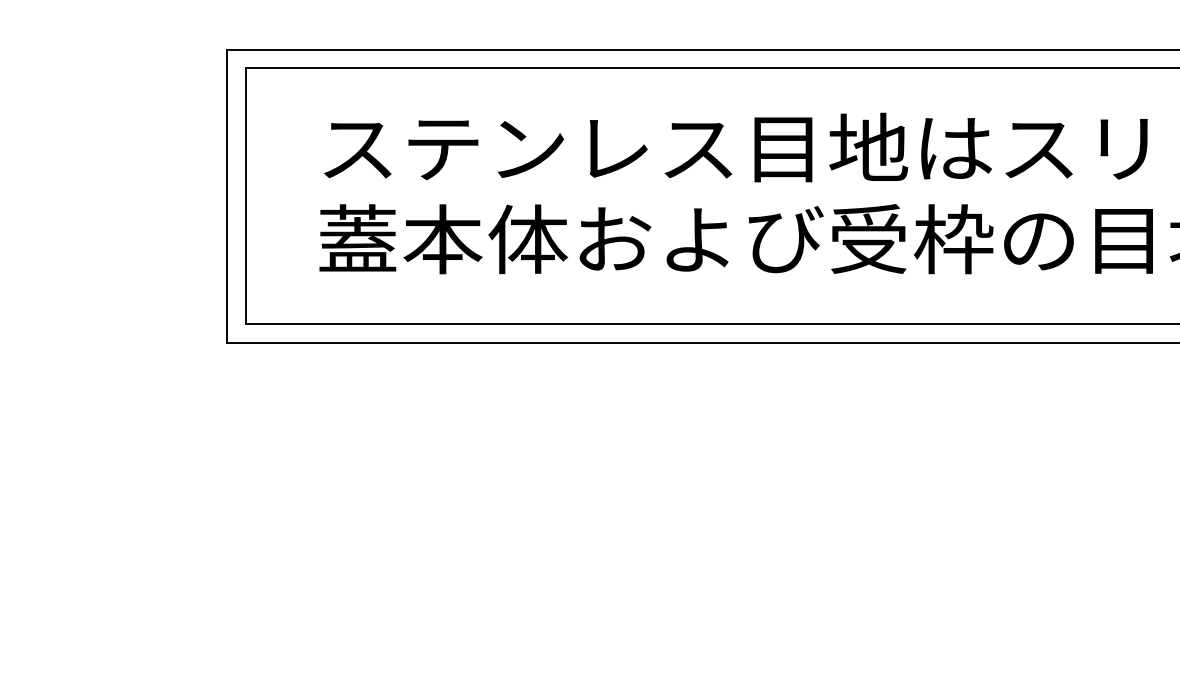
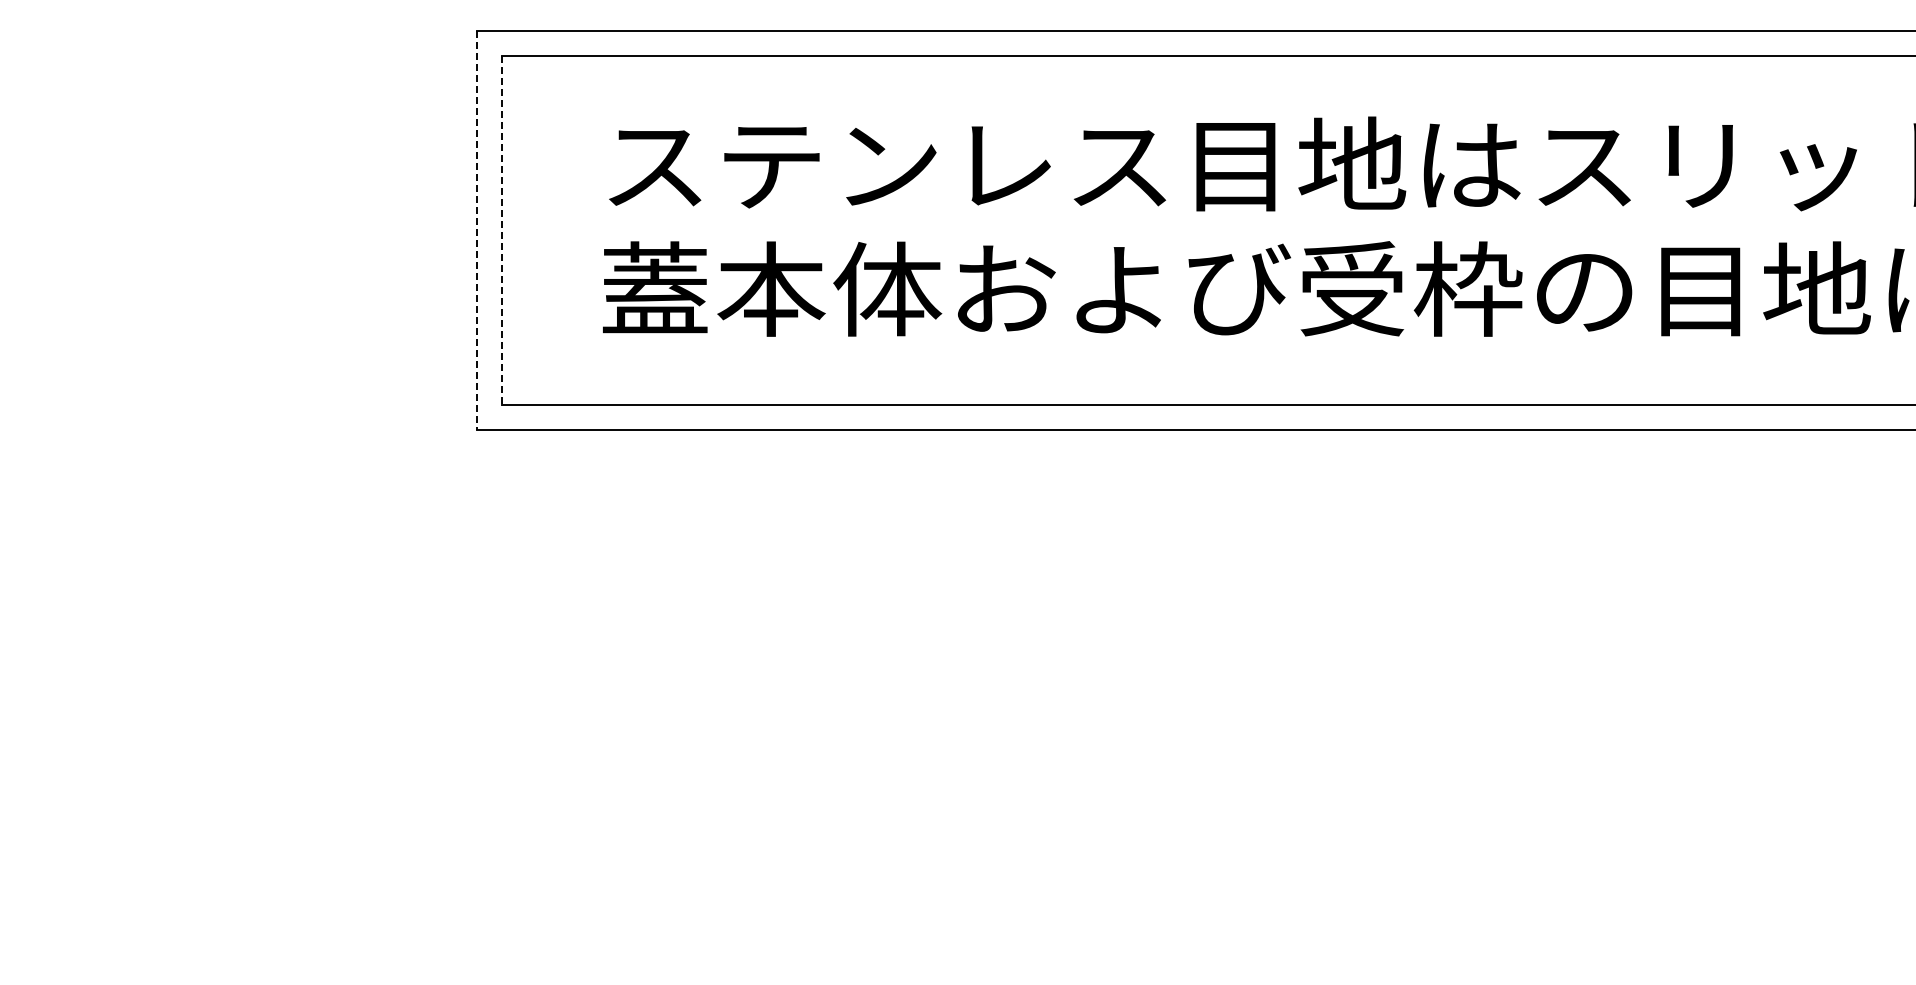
line: (227, 196) -> (477, 230), solid -> dashed
line: (245, 196) -> (502, 230), solid -> dashed

